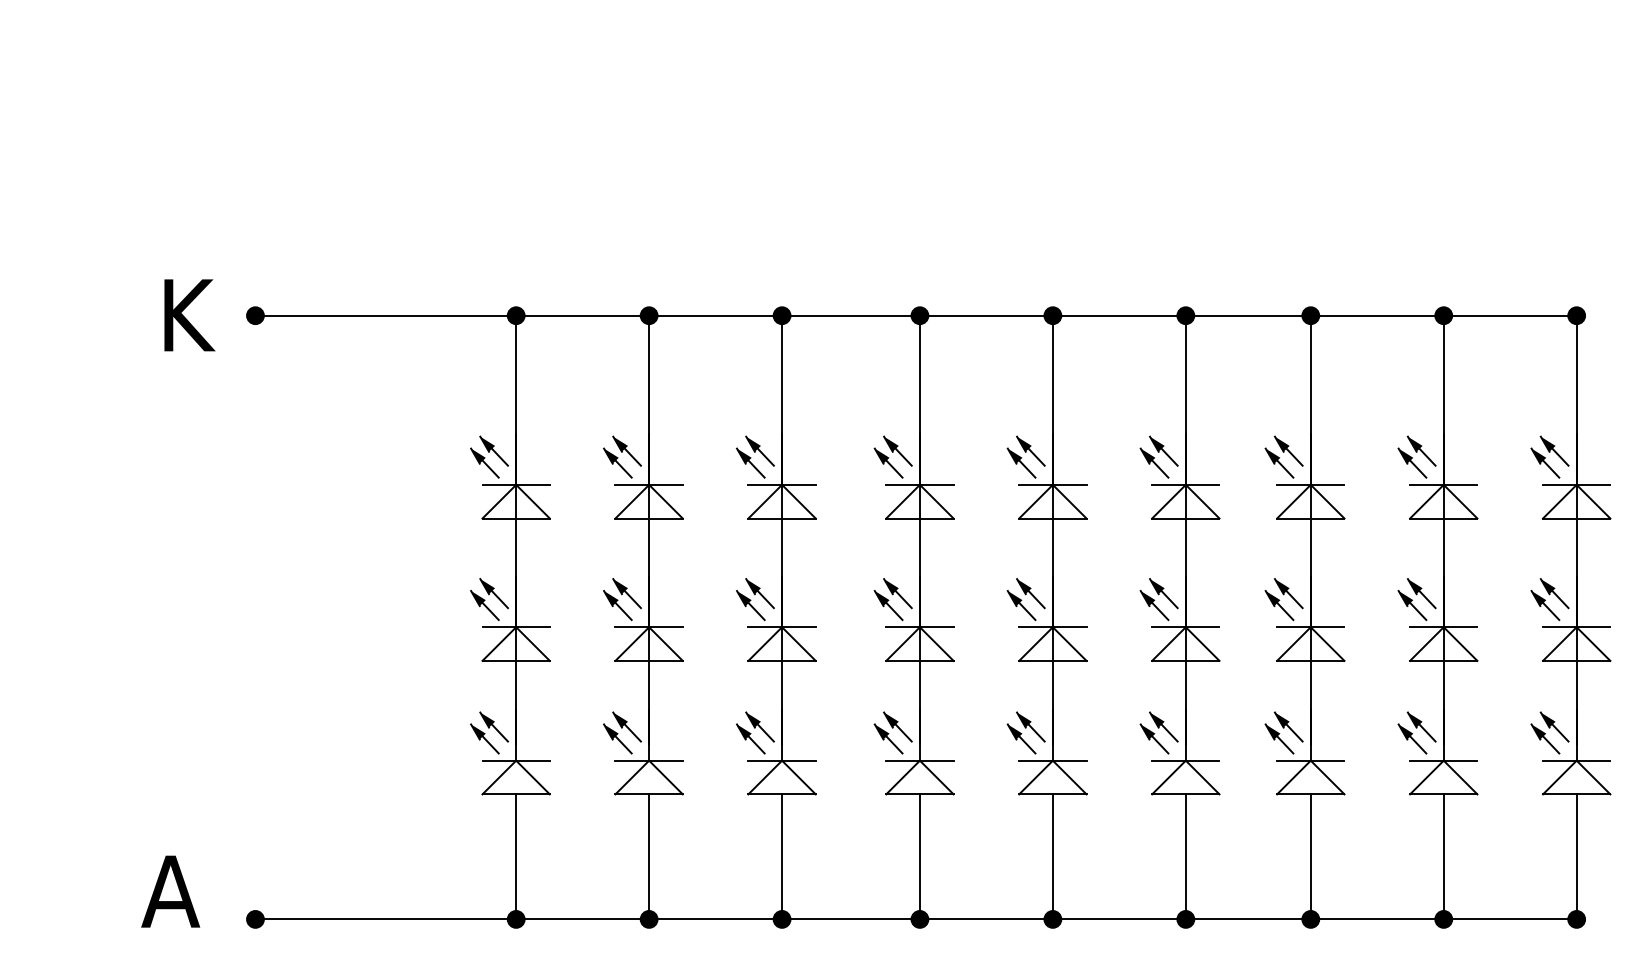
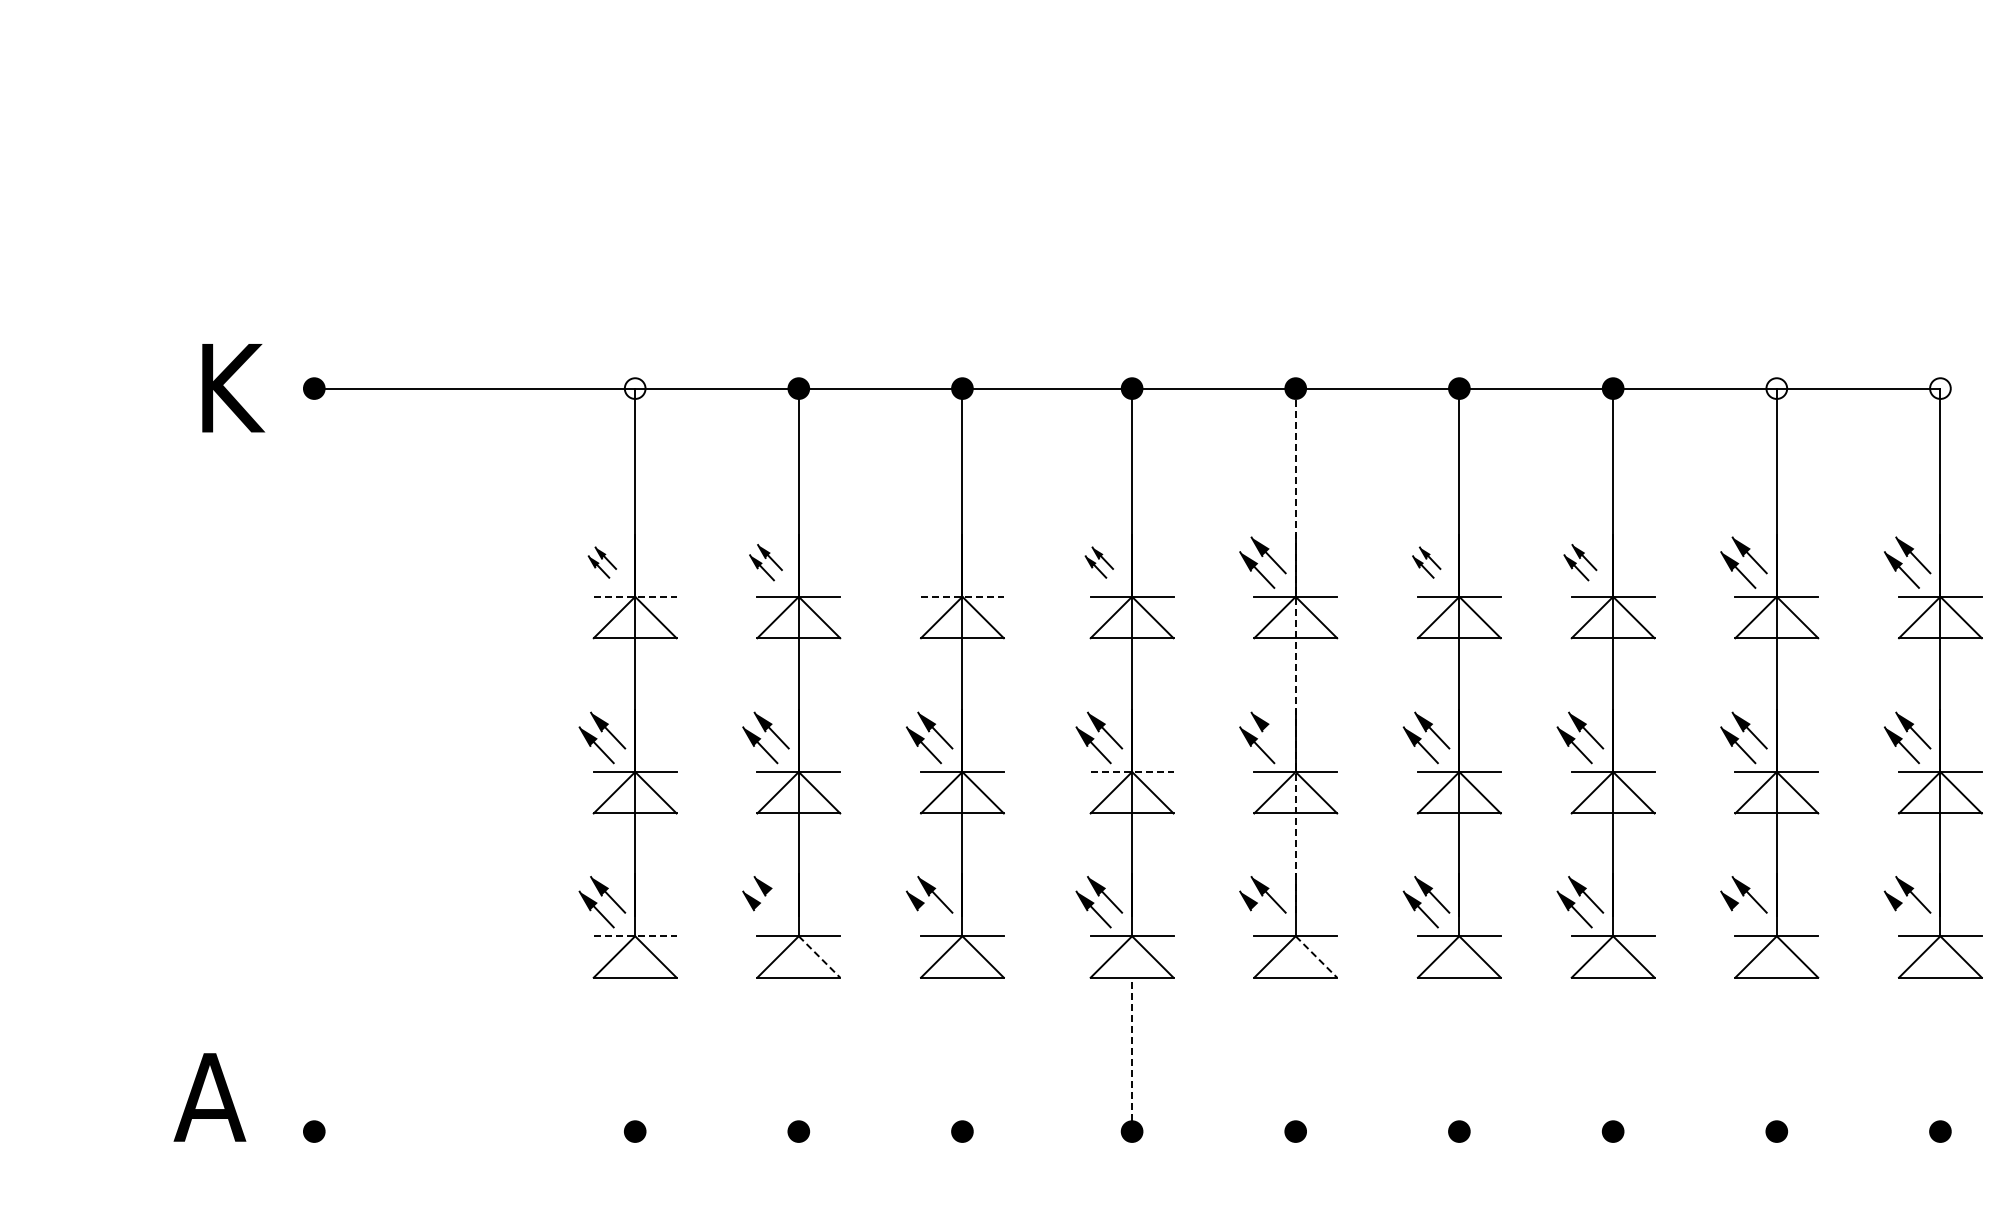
fill: (515, 315) -> (634, 388), removed
fill: (1443, 315) -> (1776, 388), removed
fill: (1576, 315) -> (1940, 388), removed
part: (489, 457) -> (602, 562), size x0.6
part: (622, 457) -> (765, 562), size x0.7
part: (755, 457) -> (929, 562), removed
part: (893, 457) -> (1099, 562), size x0.6
part: (1159, 457) -> (1426, 562), size x0.6
part: (1284, 457) -> (1580, 562), size x0.7
line: (516, 484) -> (635, 596), solid -> dashed
line: (782, 484) -> (962, 596), solid -> dashed
line: (1052, 530) -> (1295, 652), solid -> dashed
line: (1036, 599) -> (1275, 737), removed
line: (920, 627) -> (1132, 772), solid -> dashed
line: (632, 732) -> (778, 901), removed
line: (623, 744) -> (767, 916), removed
line: (756, 744) -> (930, 916), removed
line: (1027, 744) -> (1264, 916), removed
line: (1418, 744) -> (1745, 916), removed
line: (1550, 744) -> (1908, 916), removed
line: (516, 760) -> (635, 936), solid -> dashed
line: (665, 777) -> (819, 957), solid -> dashed
line: (1069, 777) -> (1316, 957), solid -> dashed
line: (516, 852) -> (635, 1049), removed
line: (648, 852) -> (798, 1049), removed
line: (782, 852) -> (962, 1049), removed
line: (920, 852) -> (1132, 1049), solid -> dashed
line: (1052, 852) -> (1295, 1049), removed
line: (1185, 852) -> (1459, 1049), removed
line: (1311, 852) -> (1613, 1049), removed
line: (1443, 852) -> (1776, 1049), removed
line: (1576, 852) -> (1940, 1049), removed
line: (916, 919) -> (1127, 1131), removed

